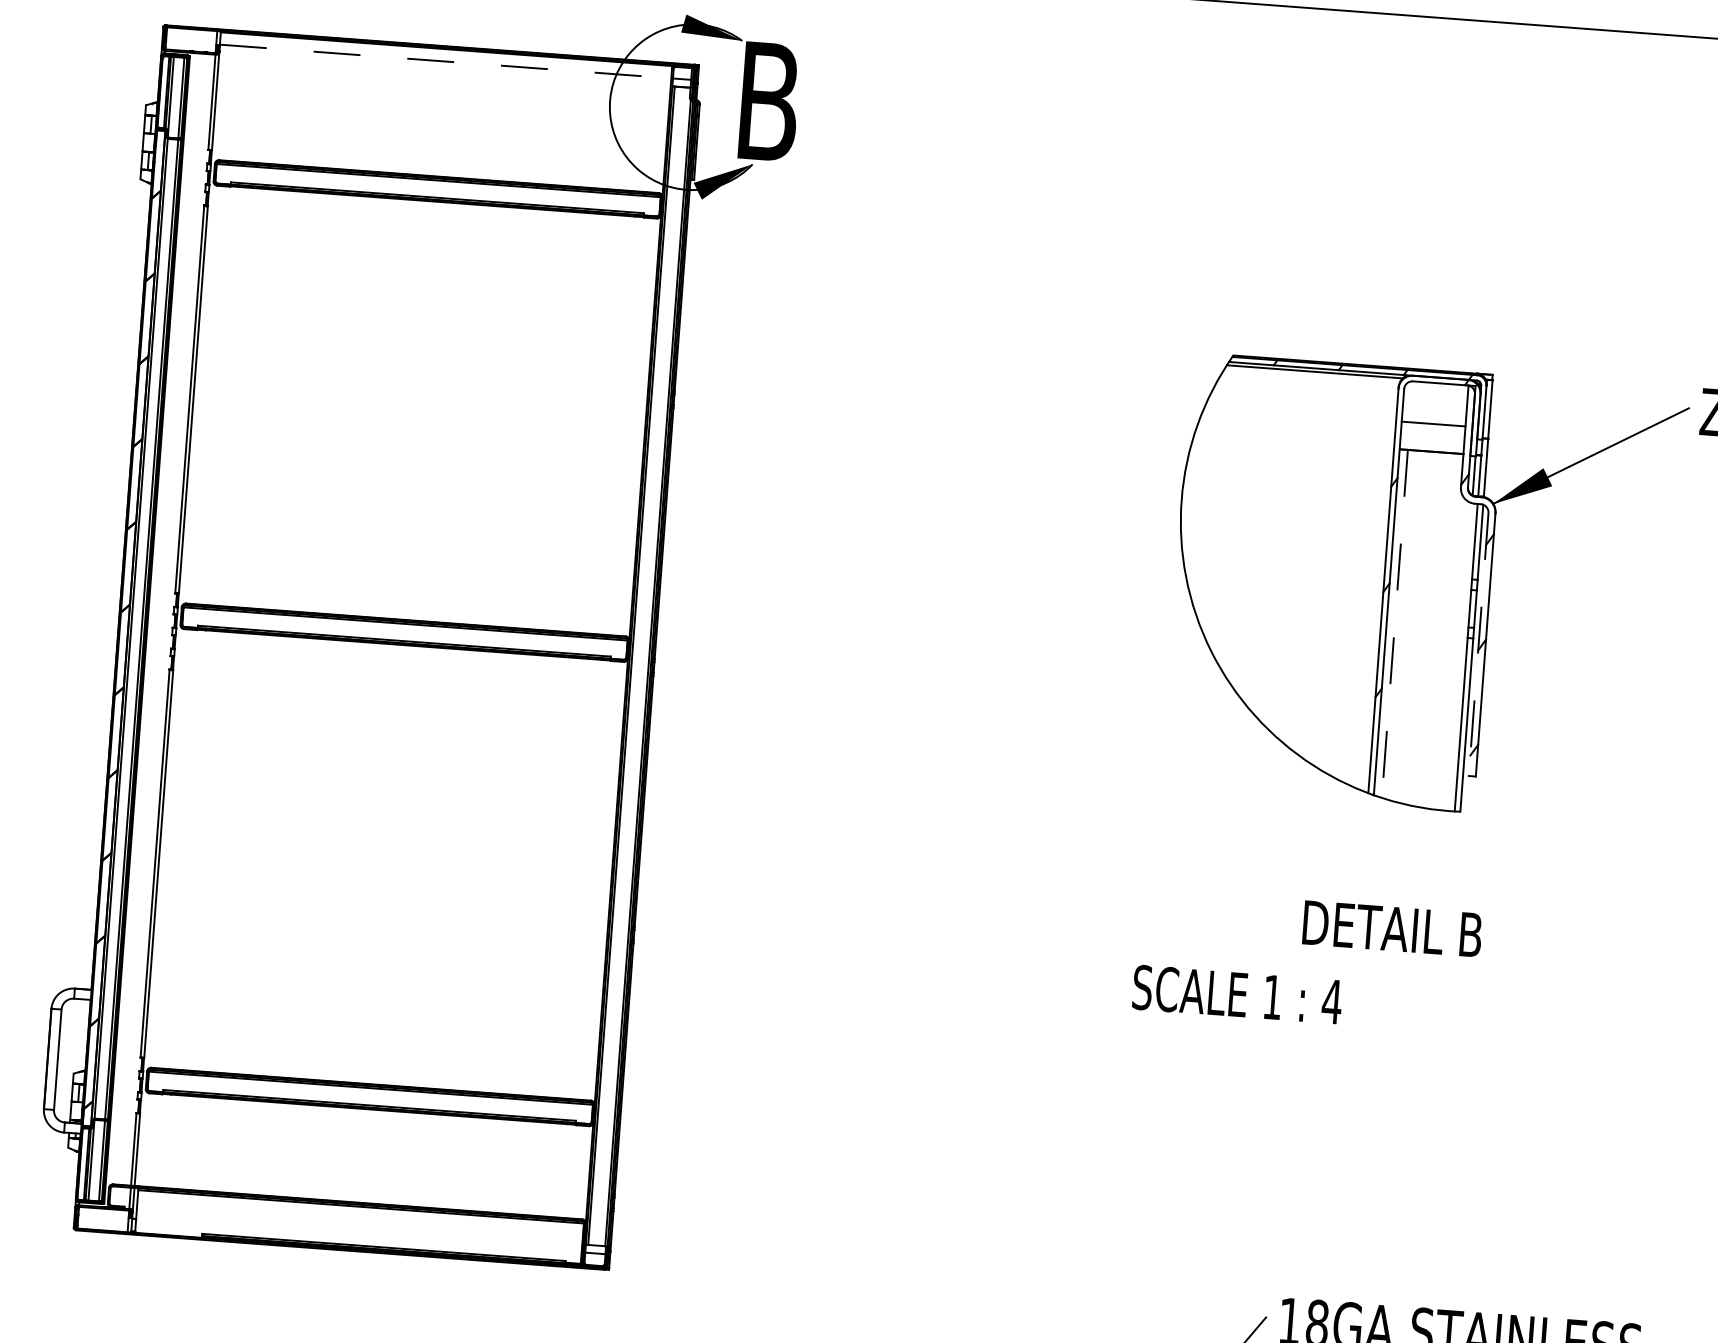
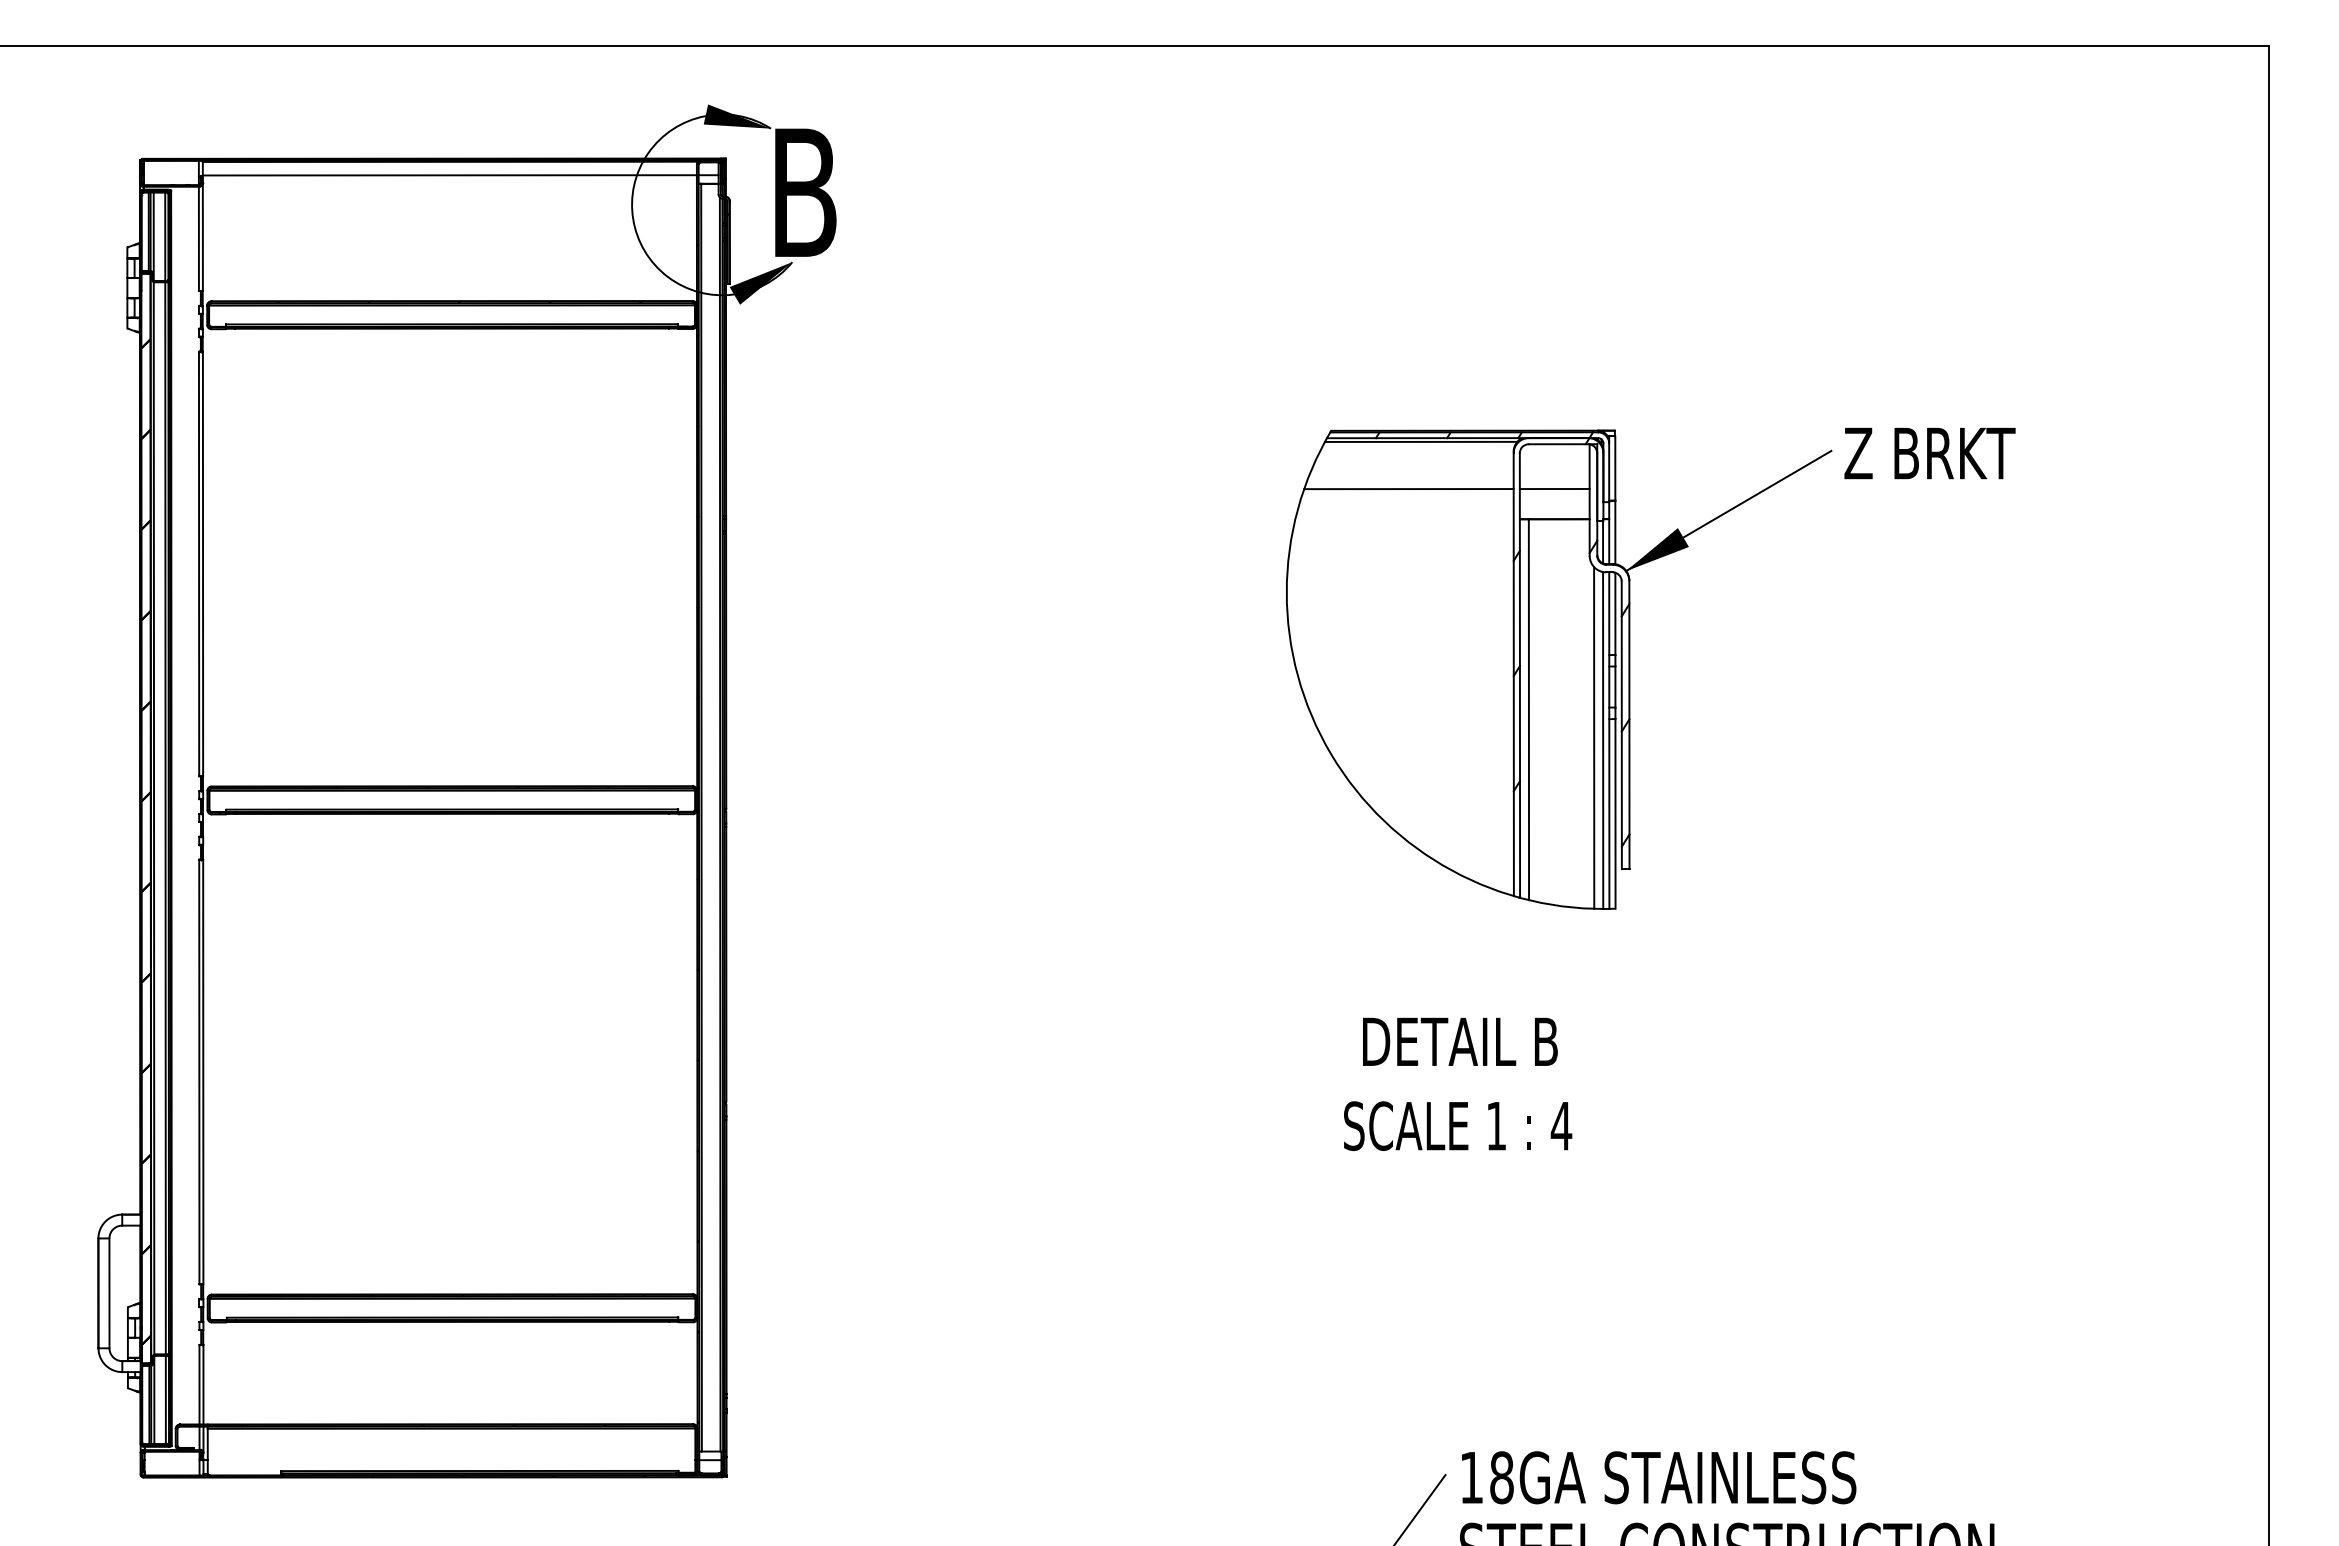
line: (446, 61) -> (450, 175), dashed -> solid
line: (1299, 414) -> (1408, 489), added
line: (1394, 624) -> (1528, 710), dashed -> solid
line: (1478, 644) -> (1621, 725), dashed -> solid
line: (1452, 653) -> (1594, 737), added
line: (1460, 657) -> (1603, 740), added
text: (1392, 928) -> (1460, 1041), moved
text: (1238, 994) -> (1458, 1125), moved

